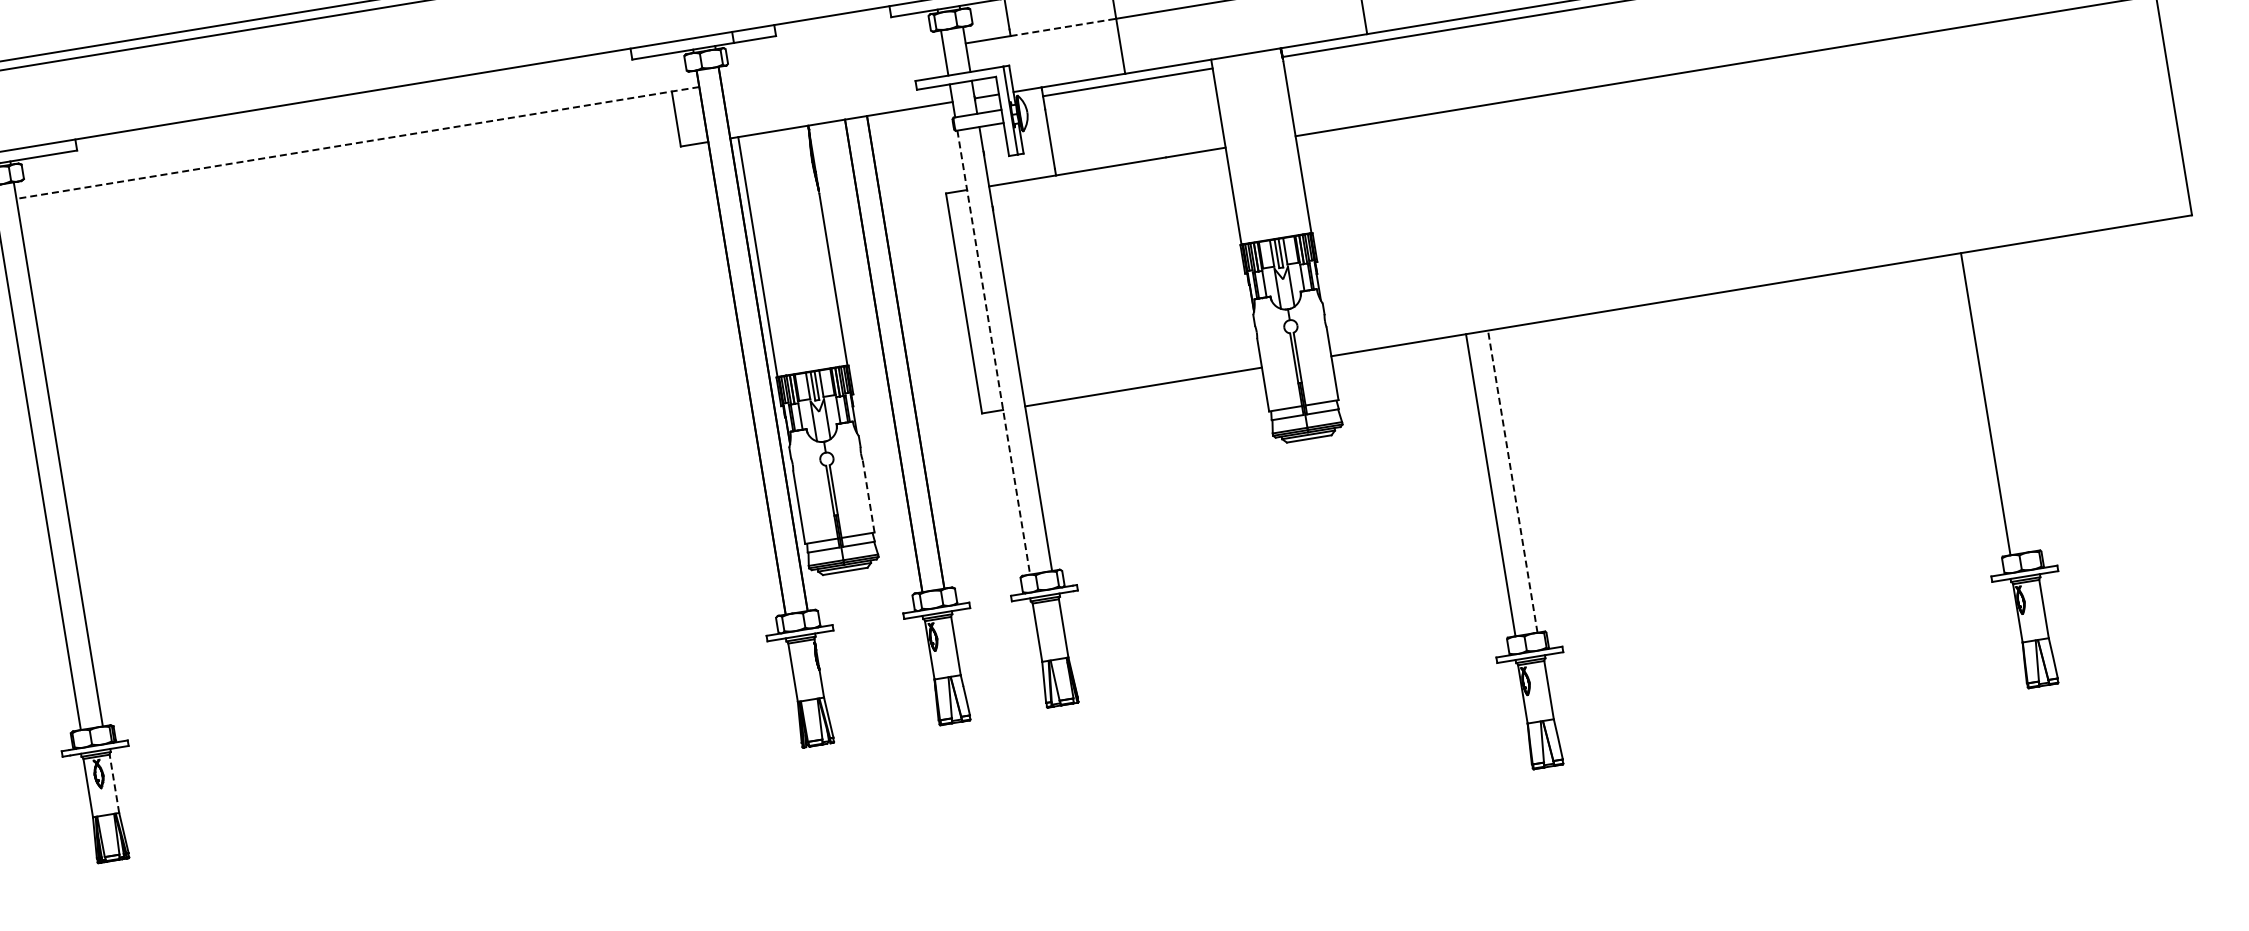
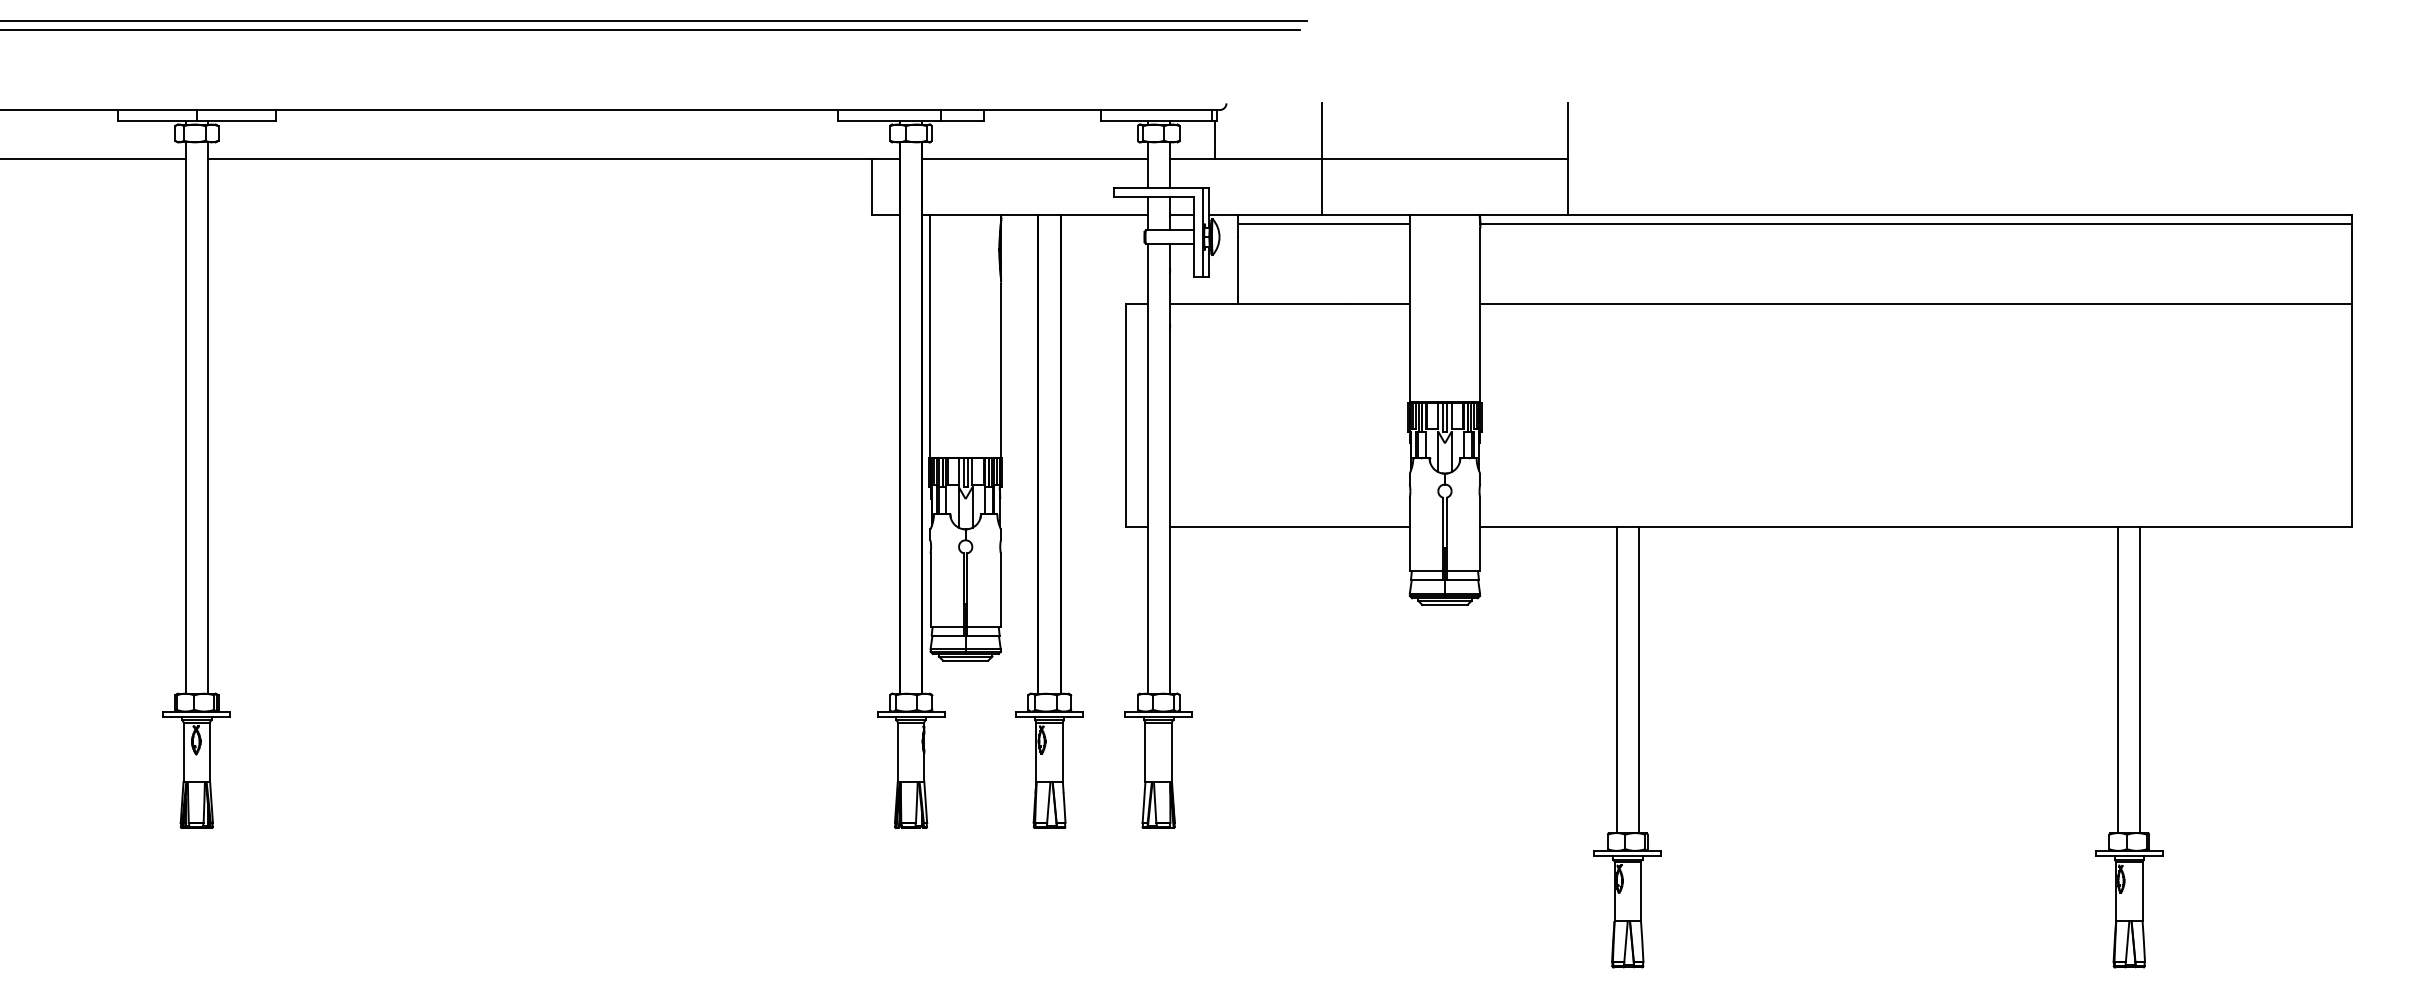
line: (1063, 27) -> (1268, 159), dashed -> solid
line: (832, 65) -> (1034, 159), added
line: (357, 143) -> (553, 159), dashed -> solid
line: (993, 352) -> (1147, 468), dashed -> solid
line: (2007, 400) -> (2140, 679), added
line: (1512, 481) -> (1638, 679), dashed -> solid
line: (868, 496) -> (1000, 590), dashed -> solid
line: (114, 784) -> (210, 752), dashed -> solid

